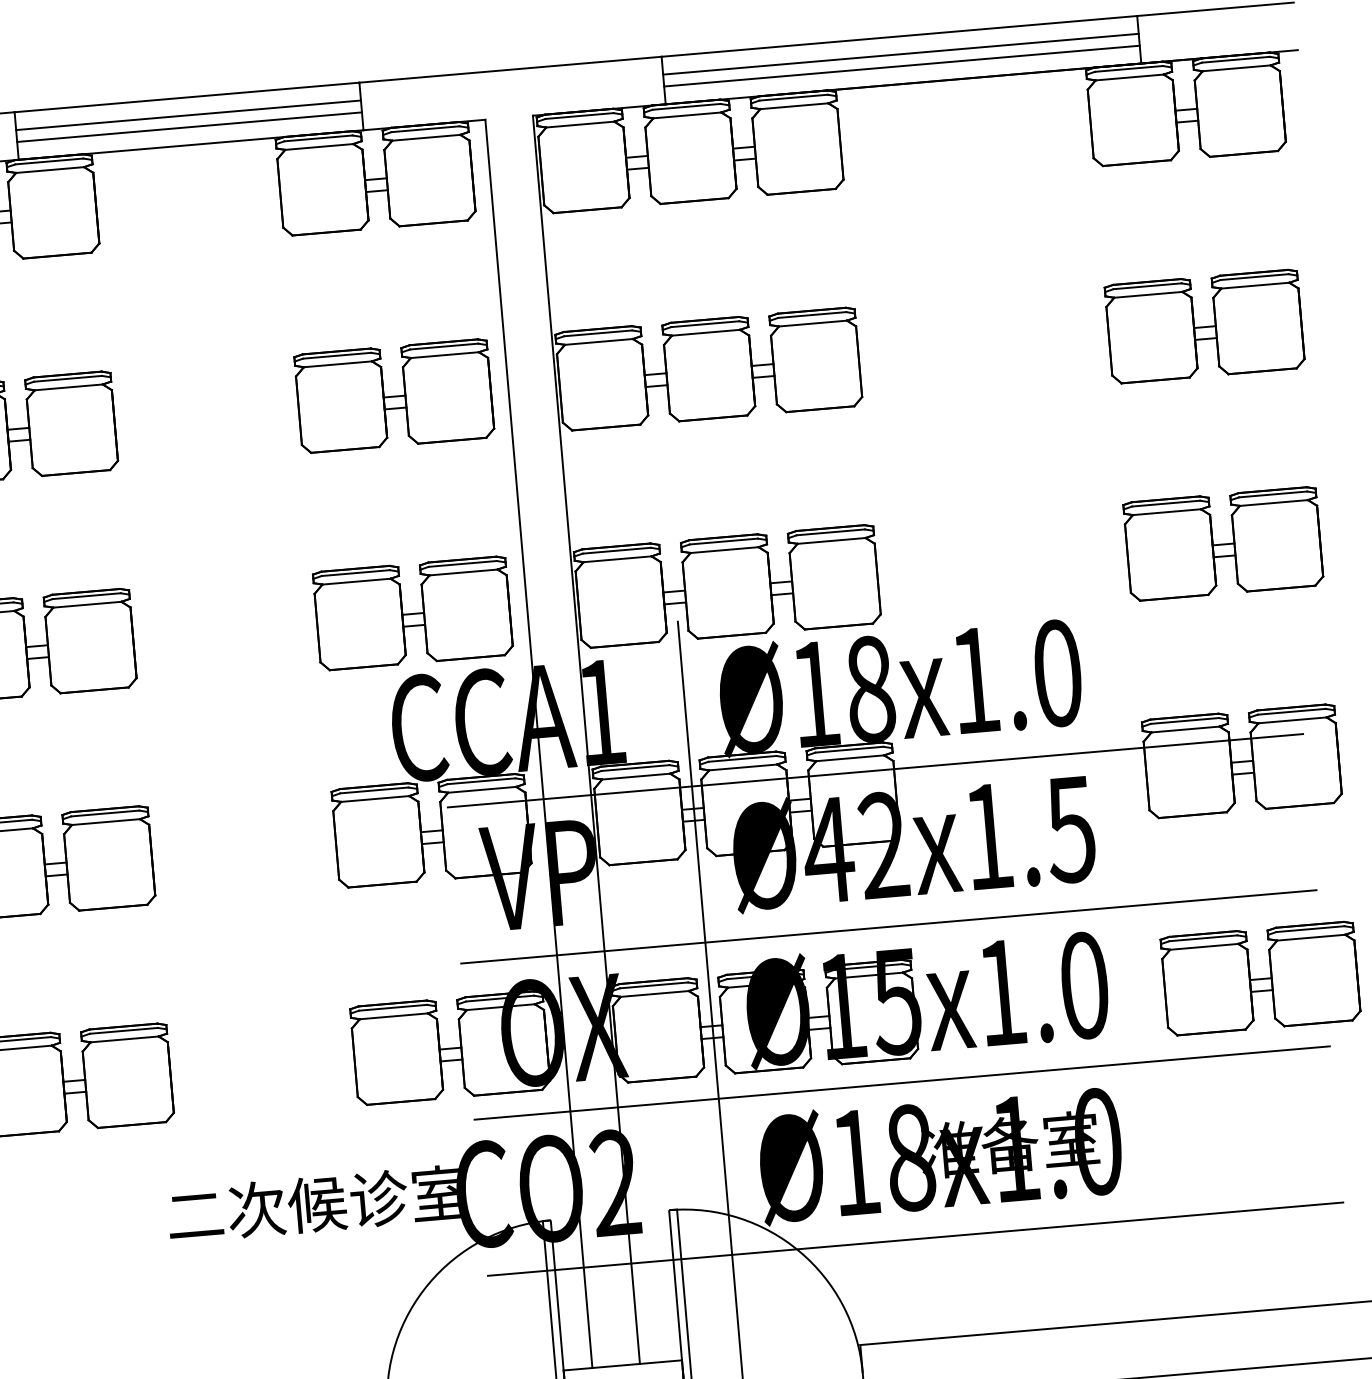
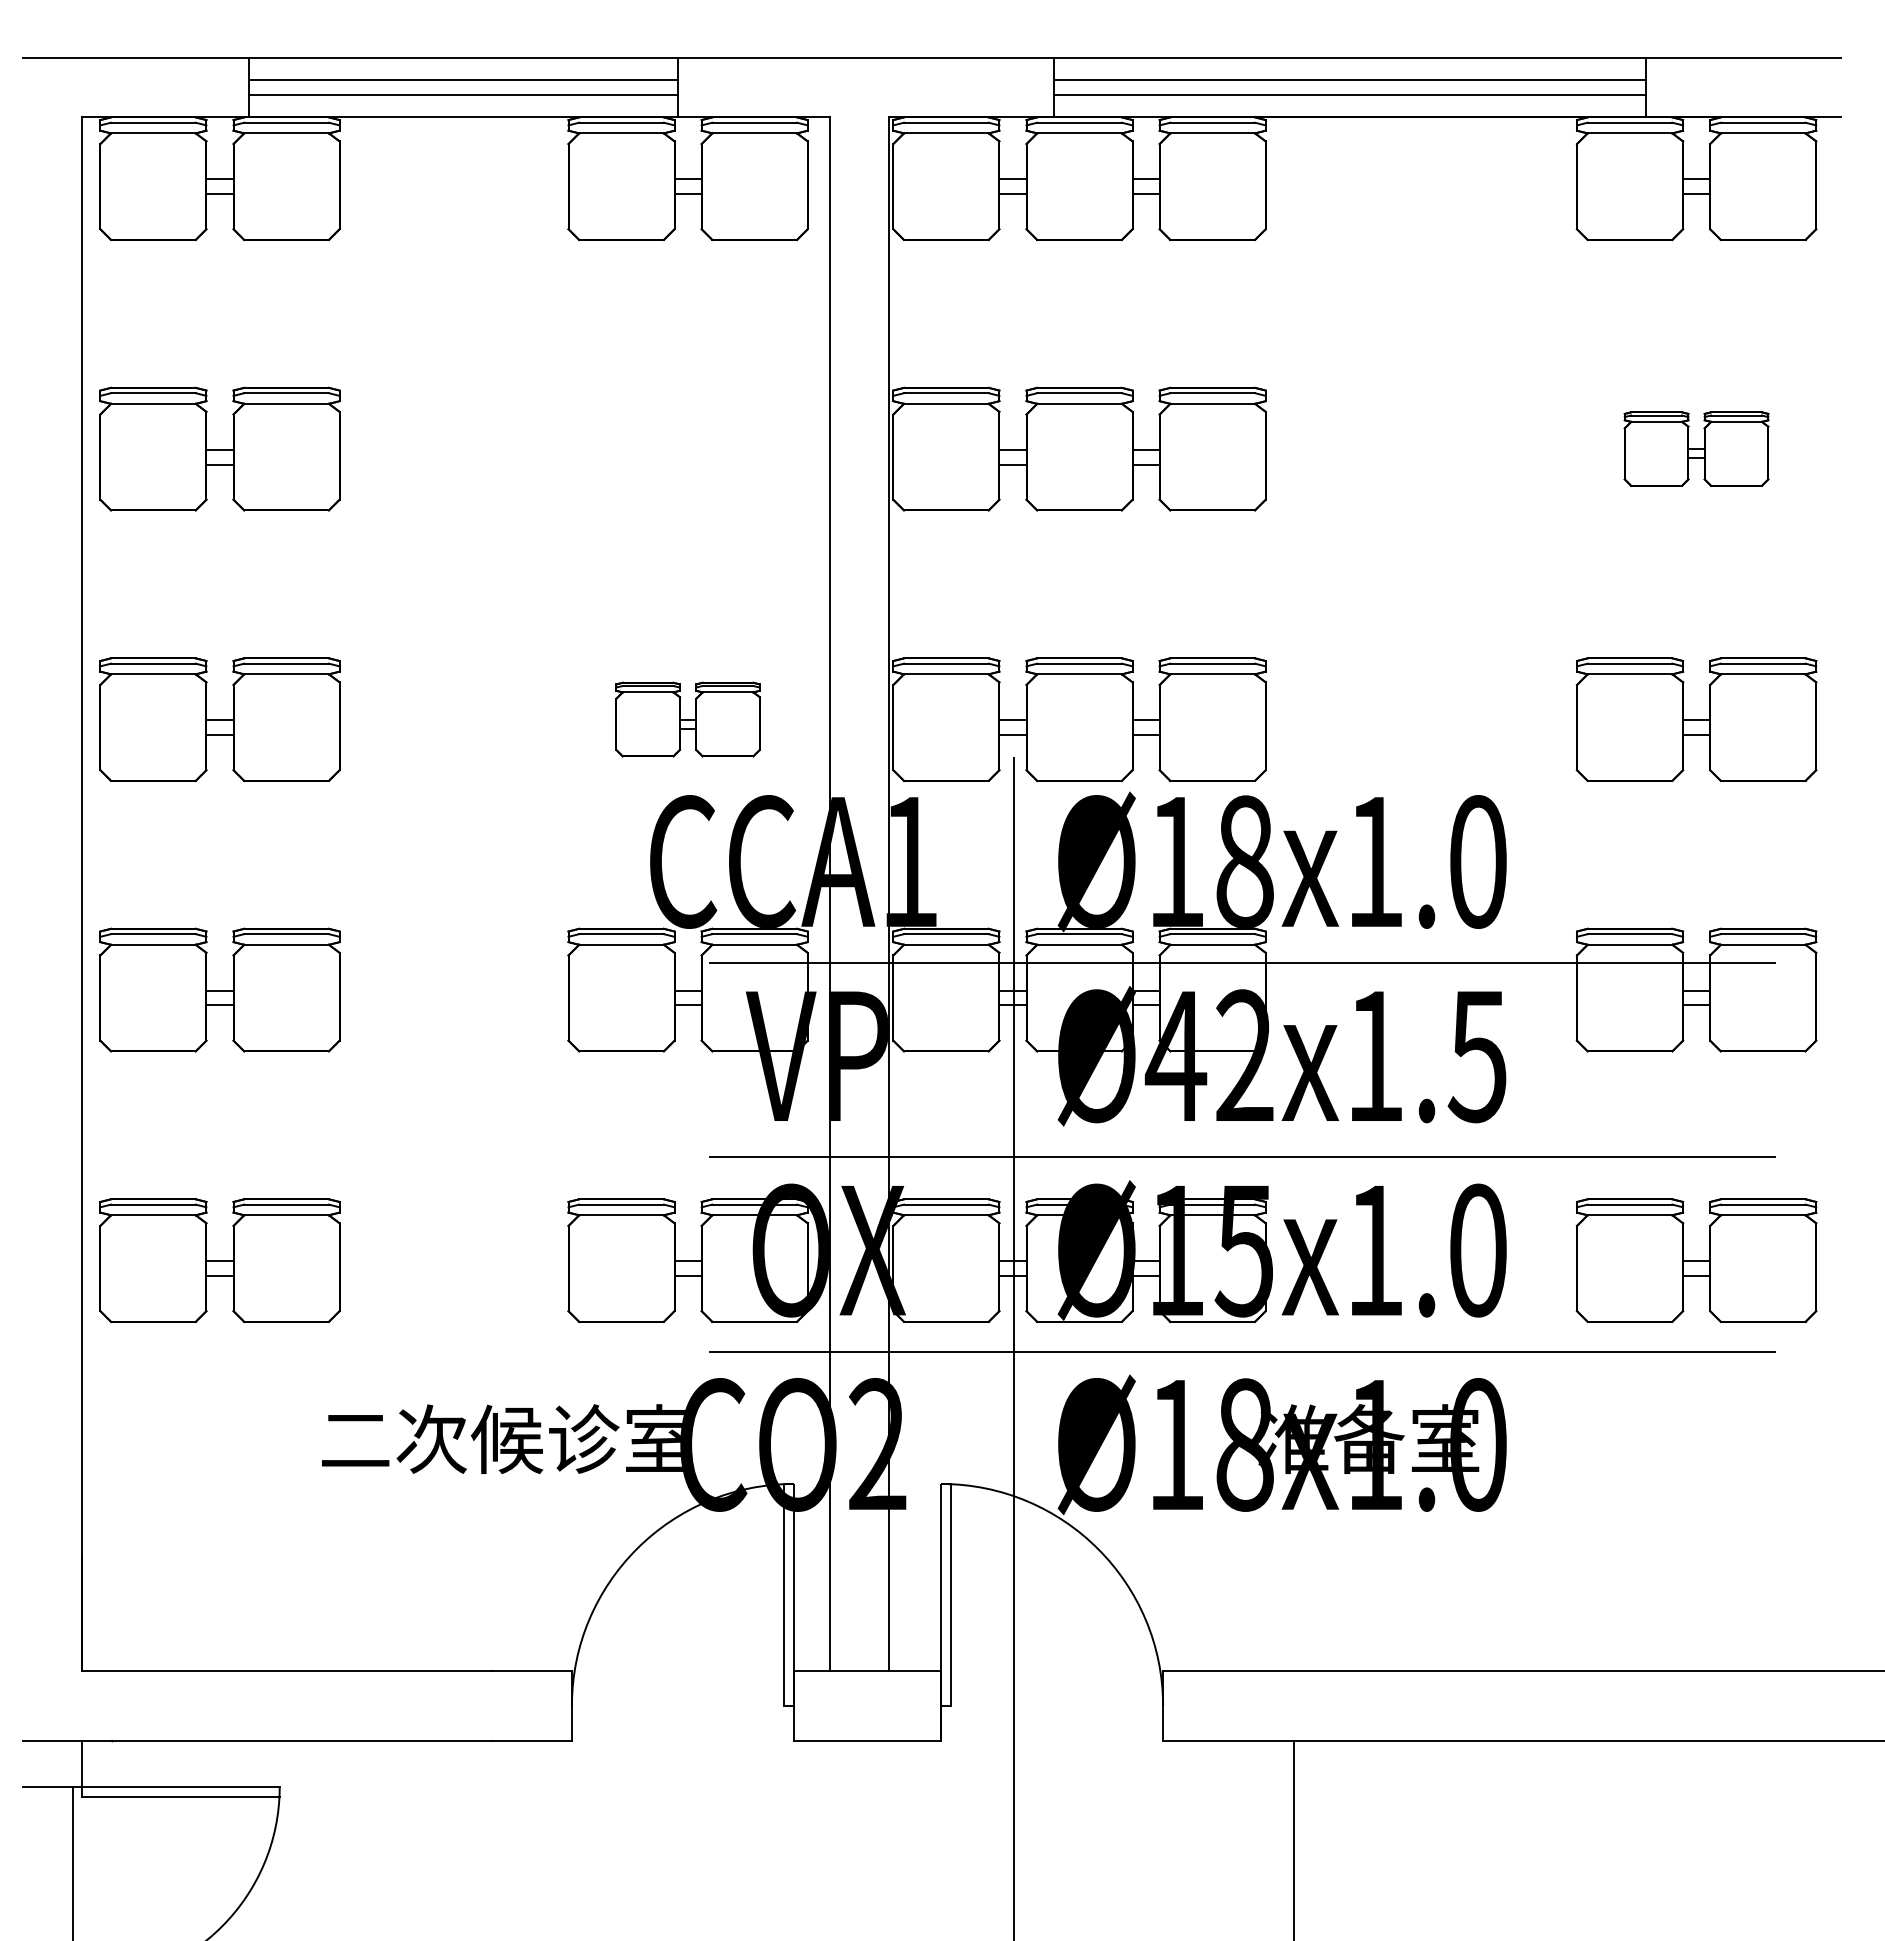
part: (1204, 326) -> (1696, 448), size x0.6
part: (393, 395) -> (687, 448), removed
part: (412, 613) -> (687, 719), size x0.6
line: (915, 1238) -> (1242, 1545), removed

